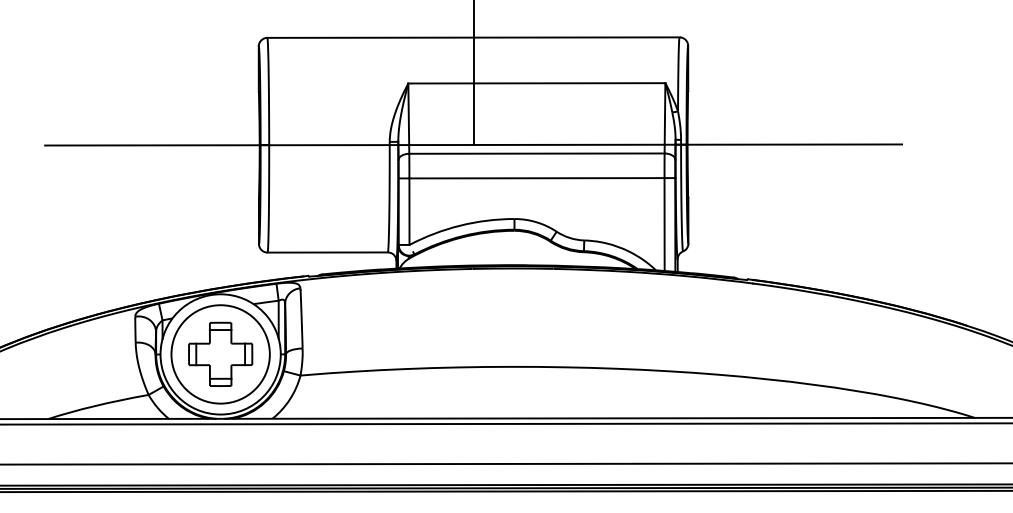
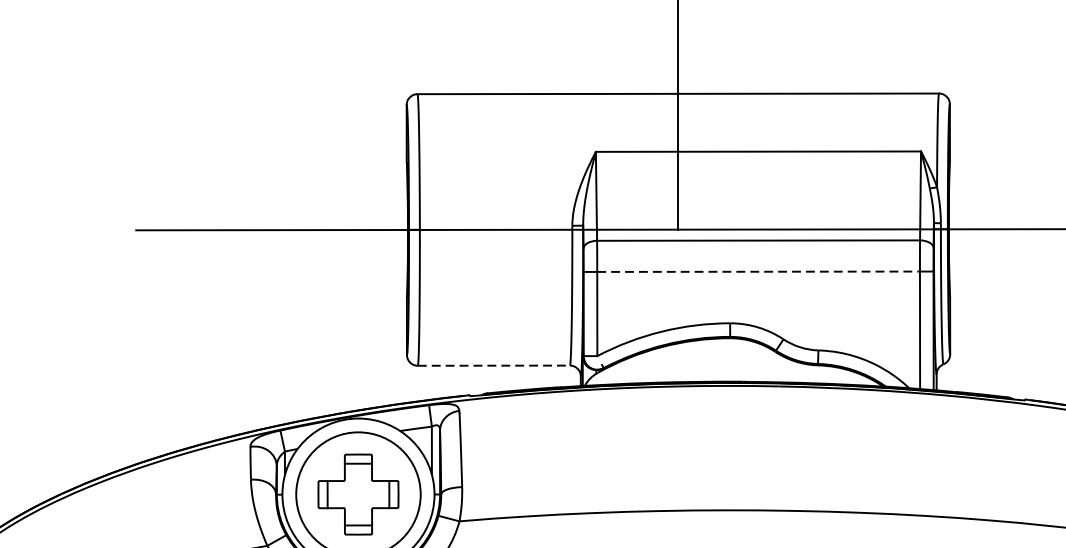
line: (536, 178) -> (758, 272), solid -> dashed
line: (328, 252) -> (494, 365), solid -> dashed

